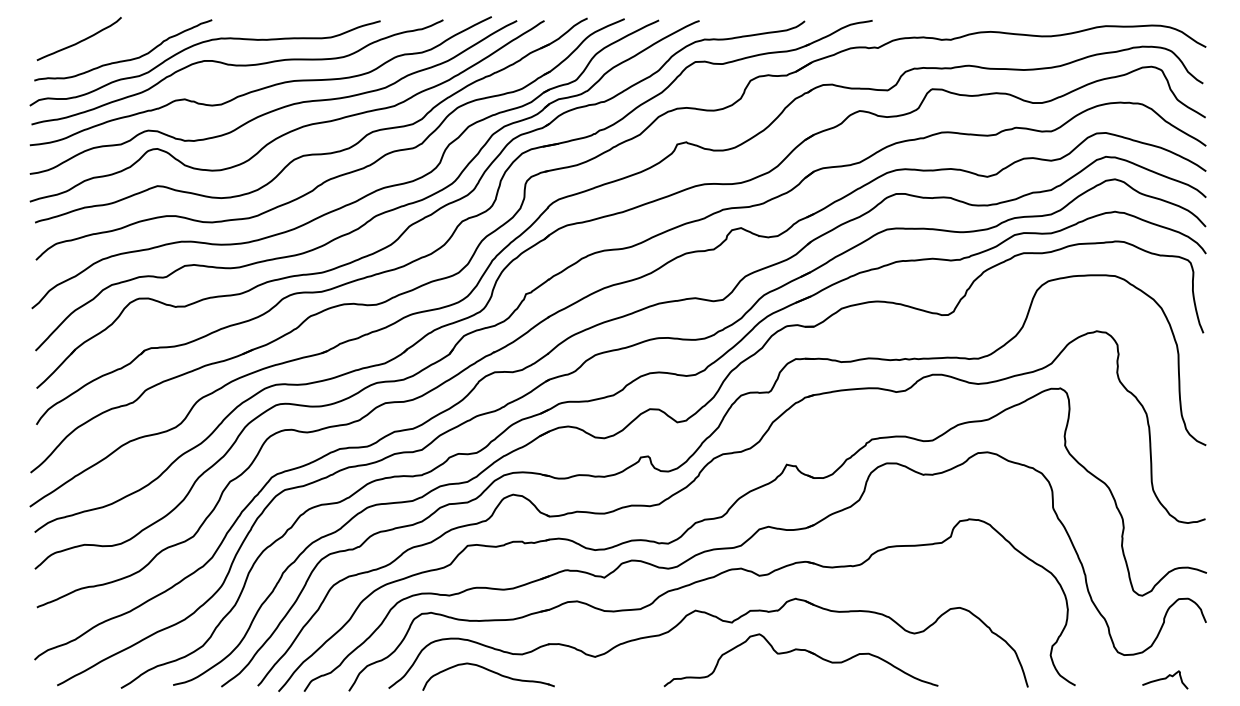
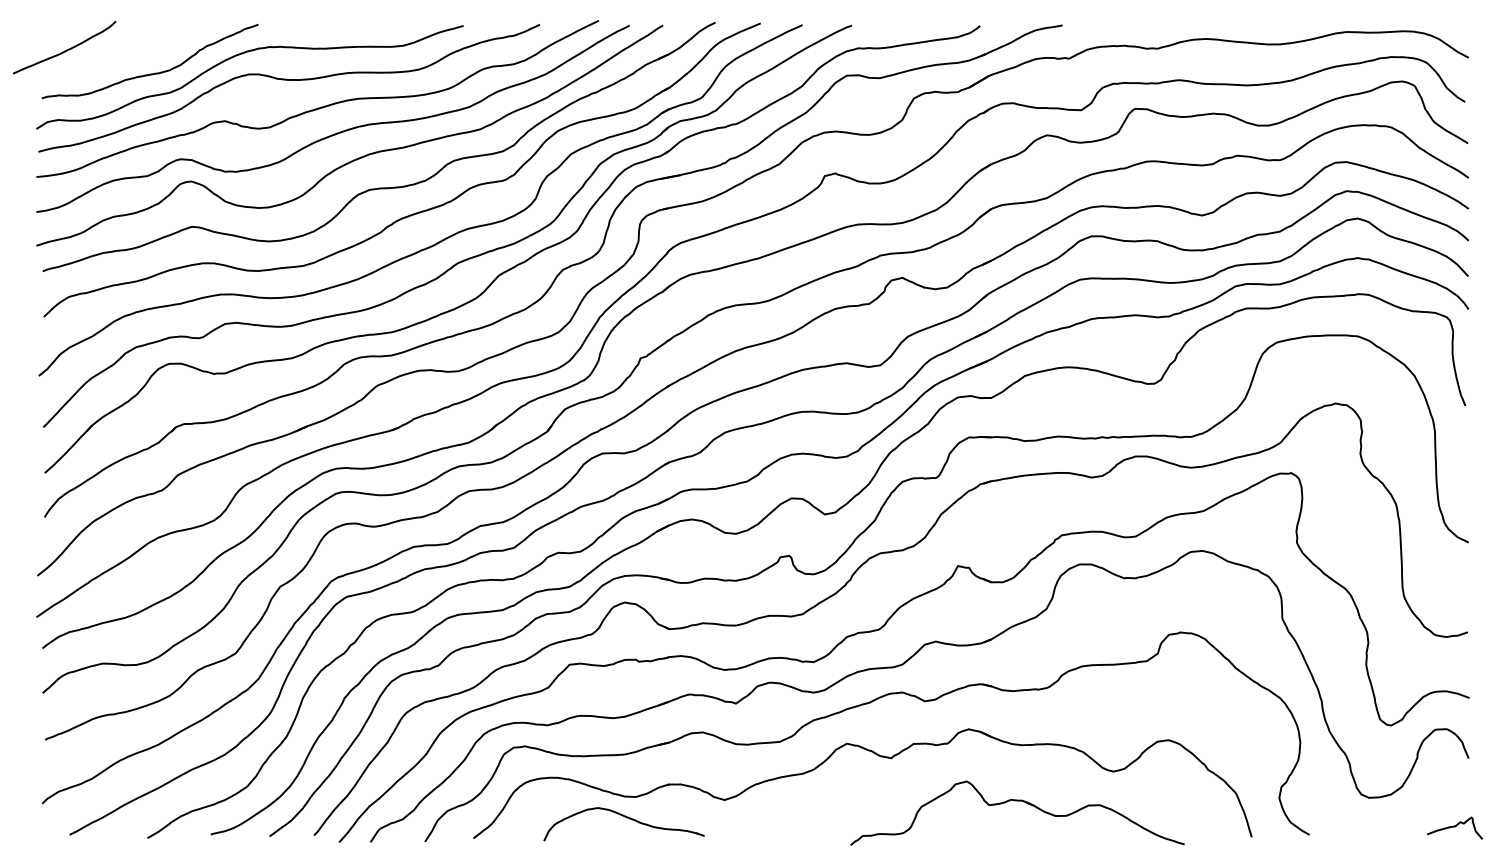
curve: (80, 40) -> (66, 49), moved
part: (801, 650) -> (1017, 801), moved
part: (489, 671) -> (624, 817), moved
curve: (1164, 679) -> (1454, 827), moved

